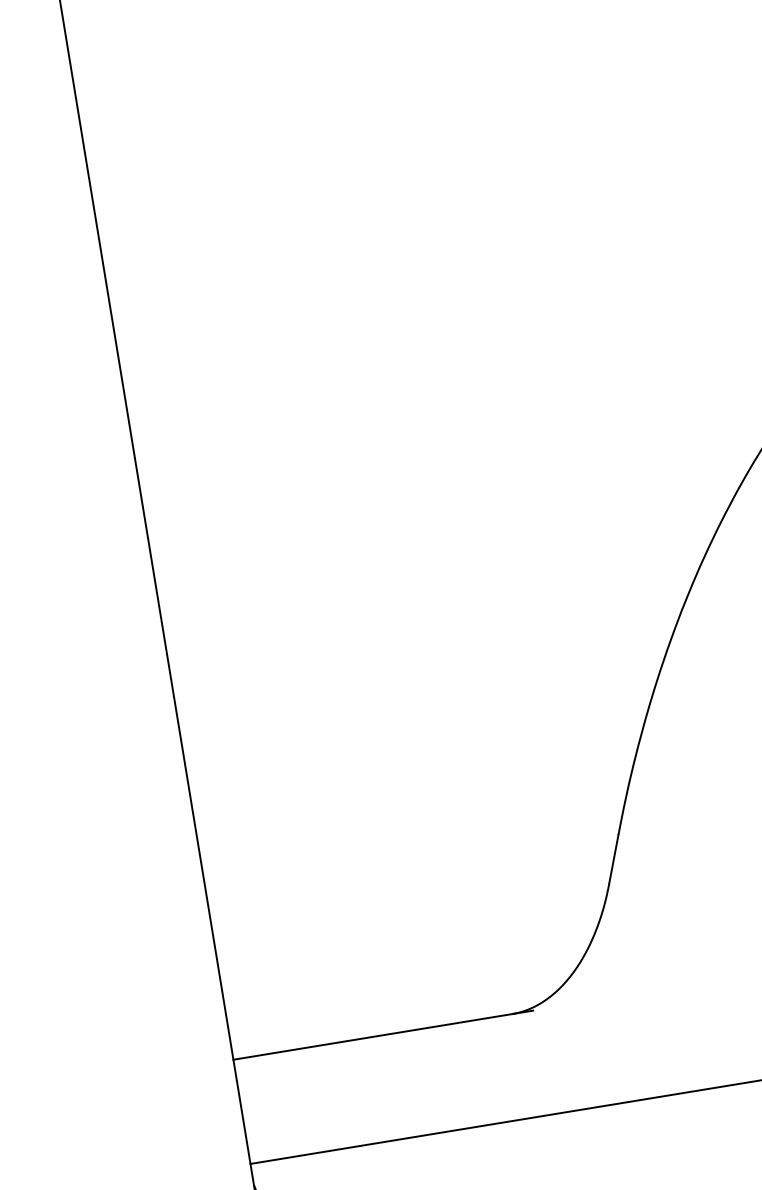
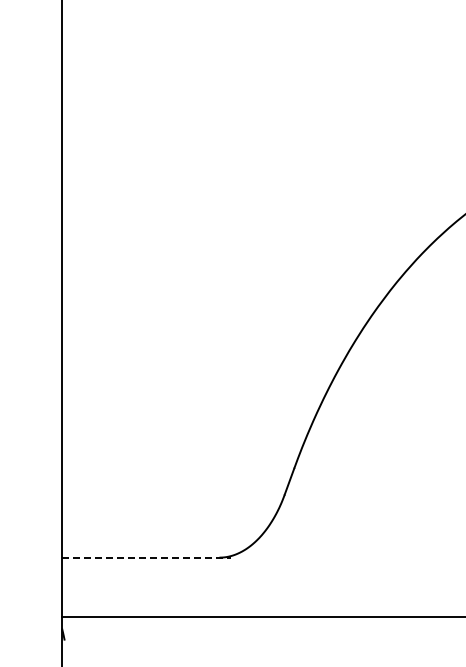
line: (382, 1035) -> (146, 557), solid -> dashed

